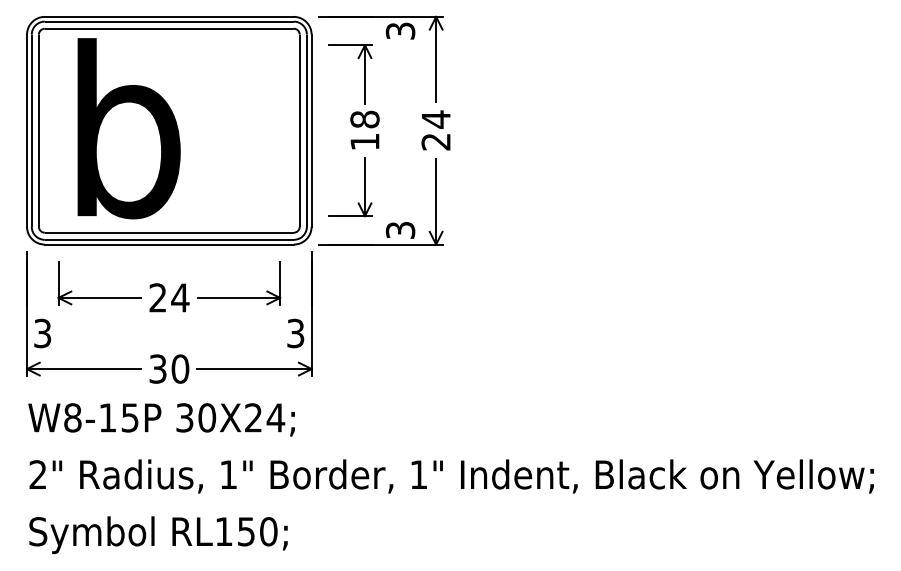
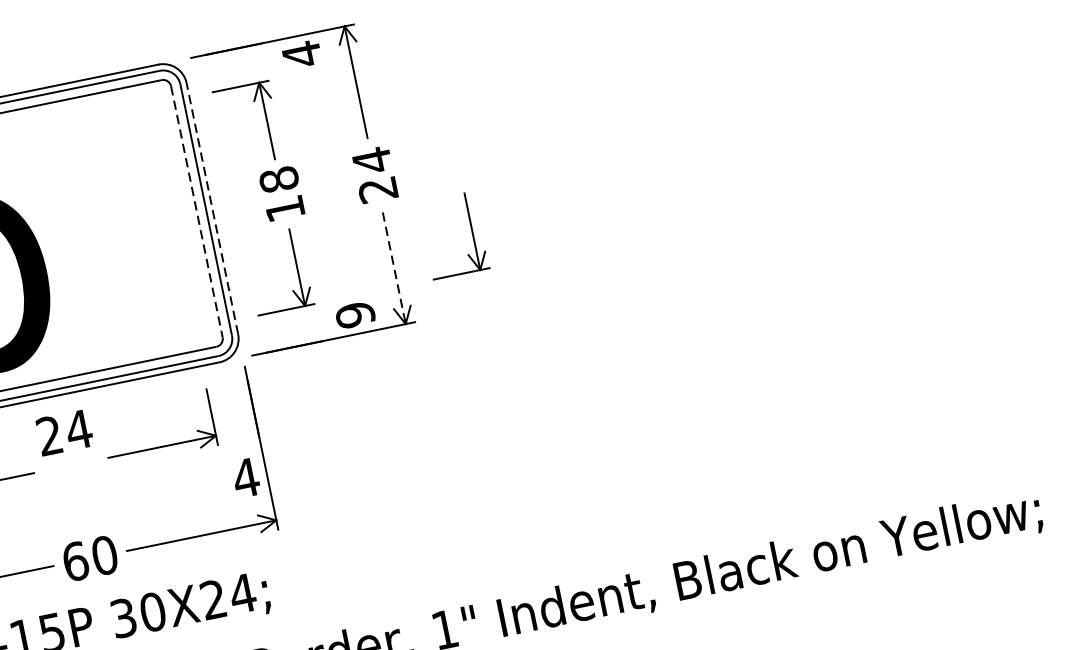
text: (400, 31) -> (301, 55), 3 -> 4
line: (311, 130) -> (212, 208), solid -> dashed
line: (299, 131) -> (196, 212), solid -> dashed
part: (498, 187) -> (471, 232), added
line: (436, 201) -> (394, 267), solid -> dashed
text: (400, 230) -> (355, 315), 3 -> 9
text: (169, 297) -> (64, 432), moved
text: (295, 333) -> (245, 478), 3 -> 4
text: (158, 368) -> (75, 560), 30 -> 60

